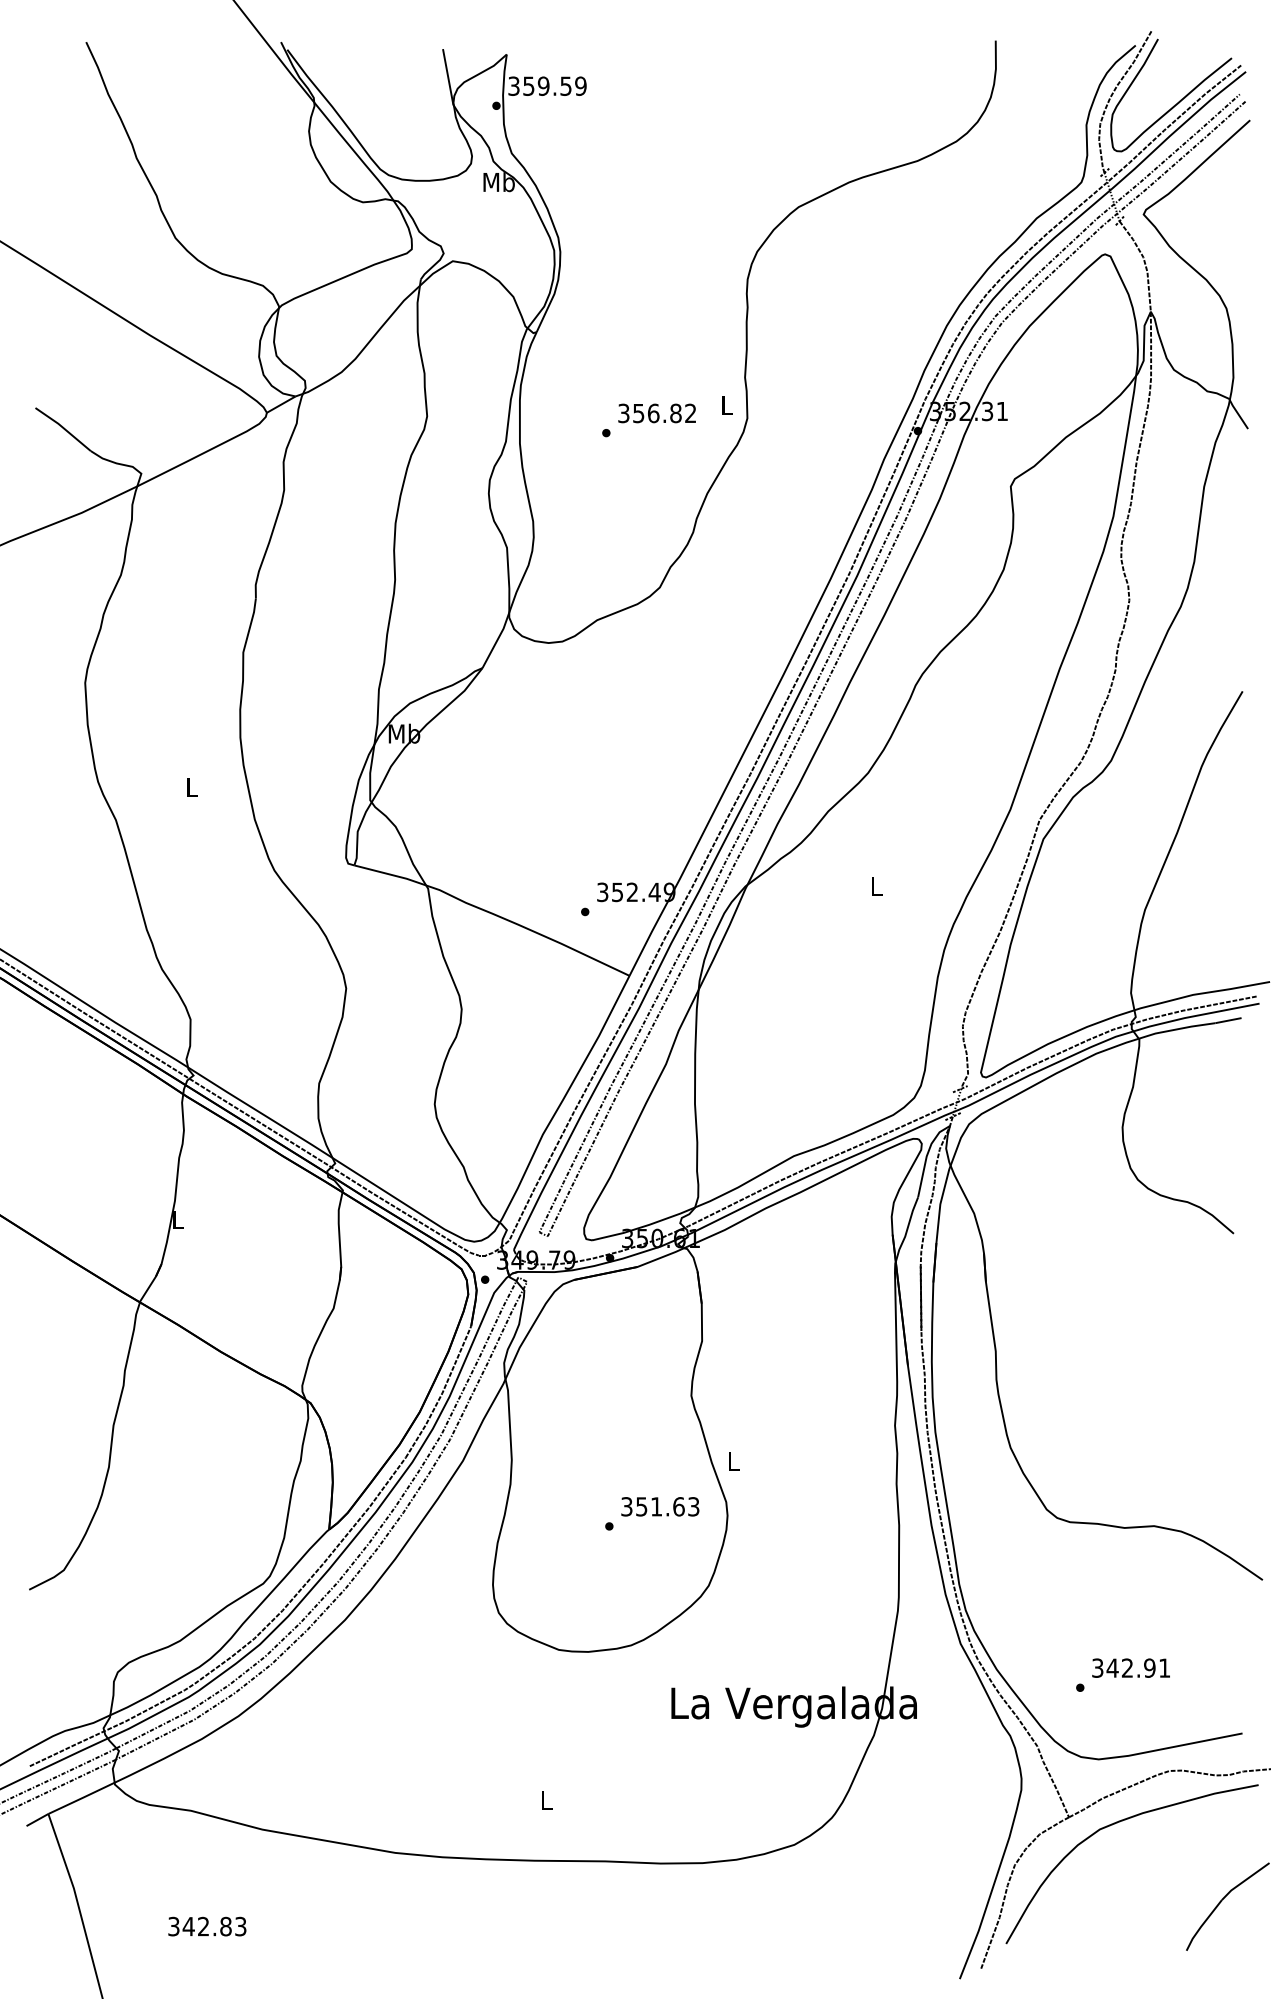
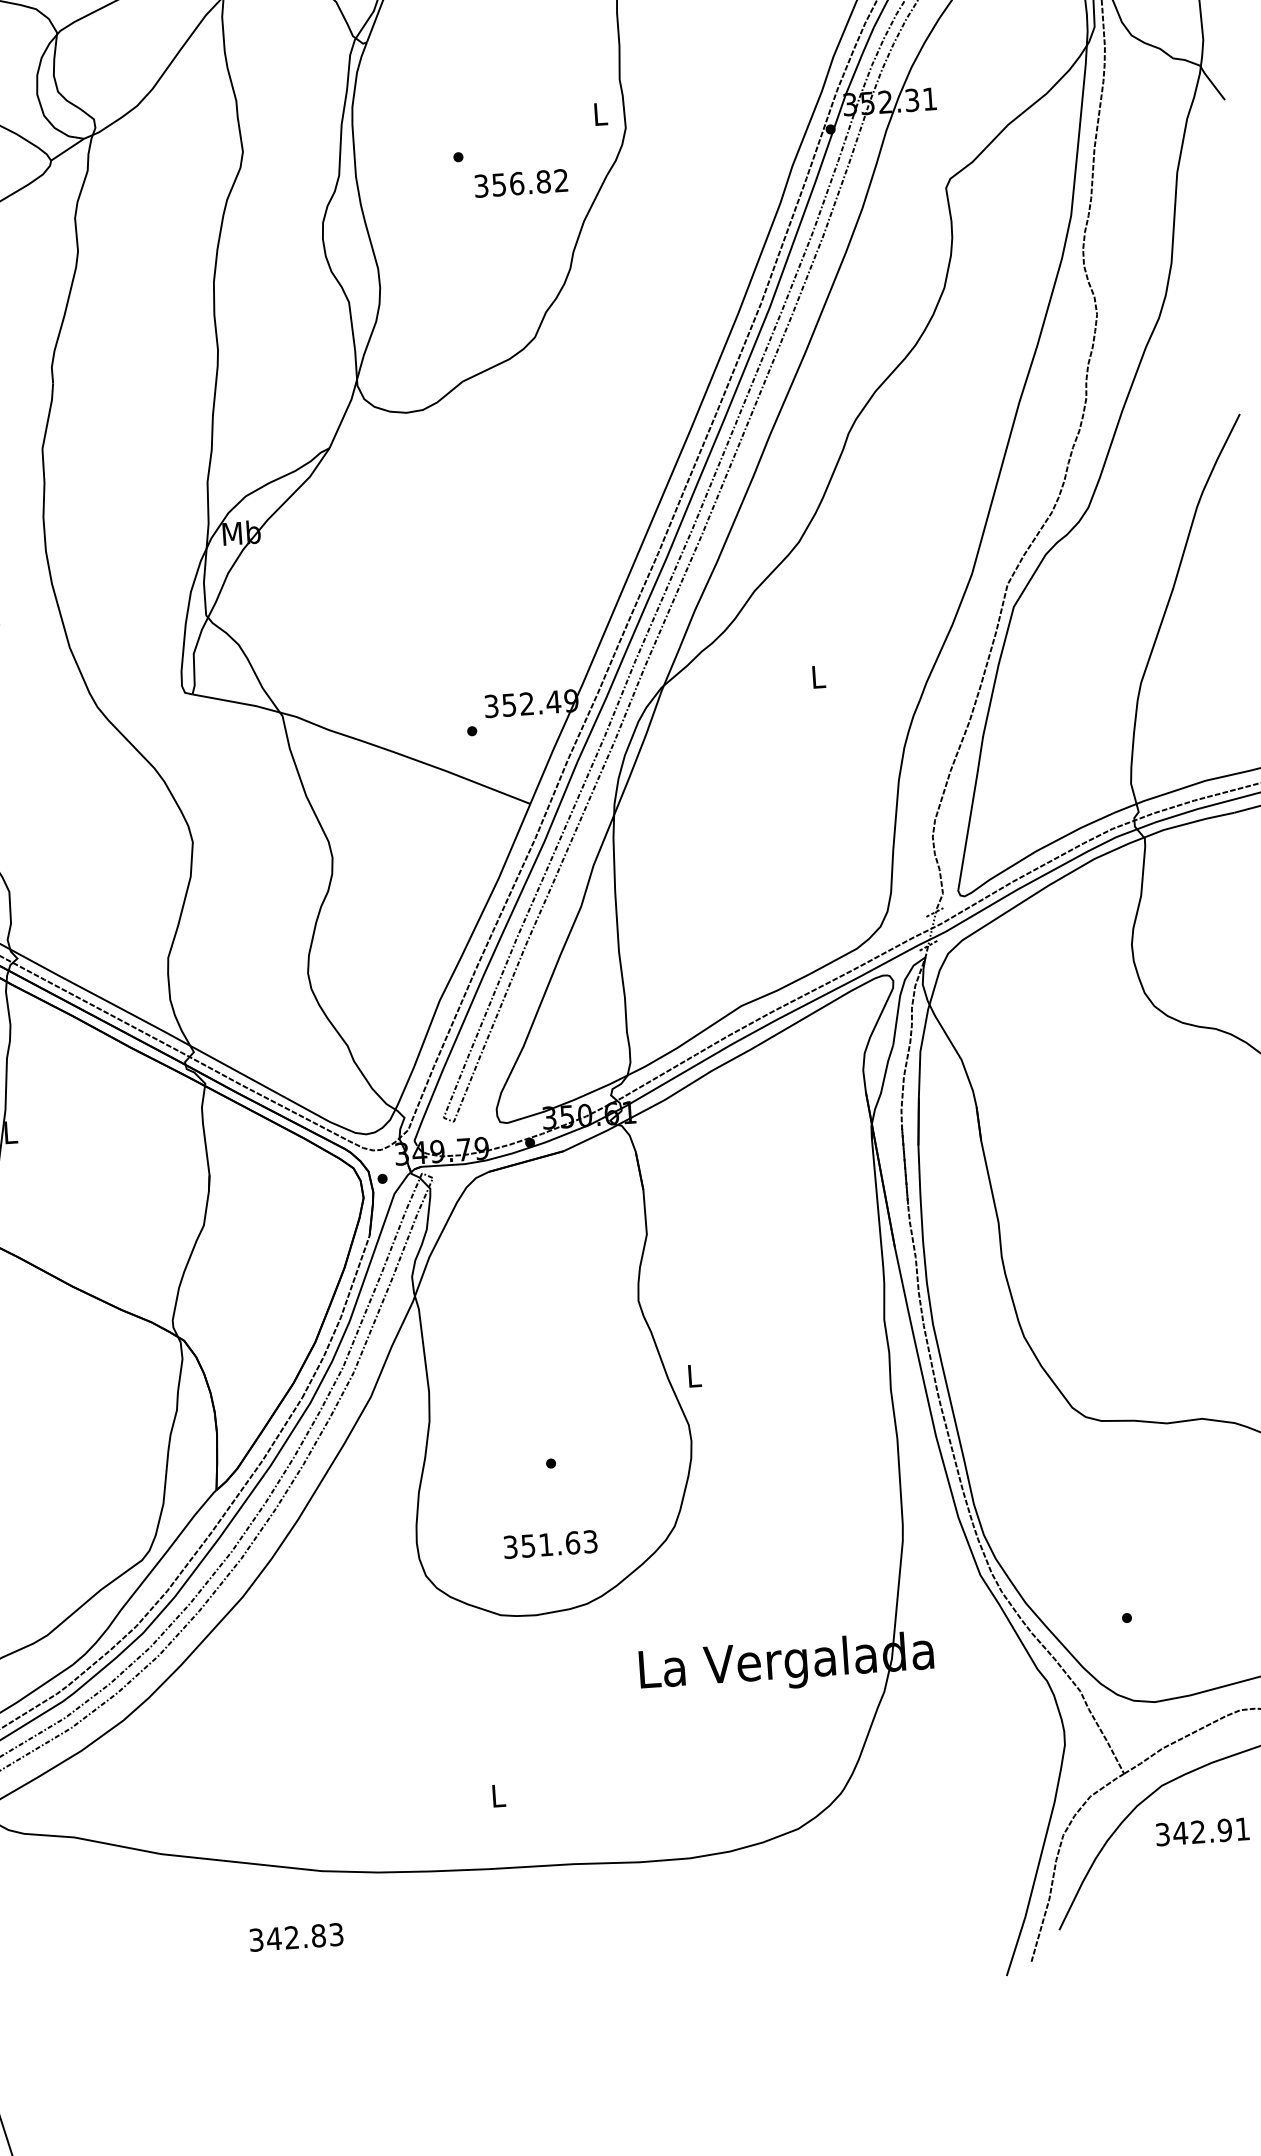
text: (656, 413) -> (520, 183), moved
text: (660, 1506) -> (550, 1544), moved
text: (1130, 1667) -> (1201, 1831), moved
text: (207, 1926) -> (296, 1937), moved

